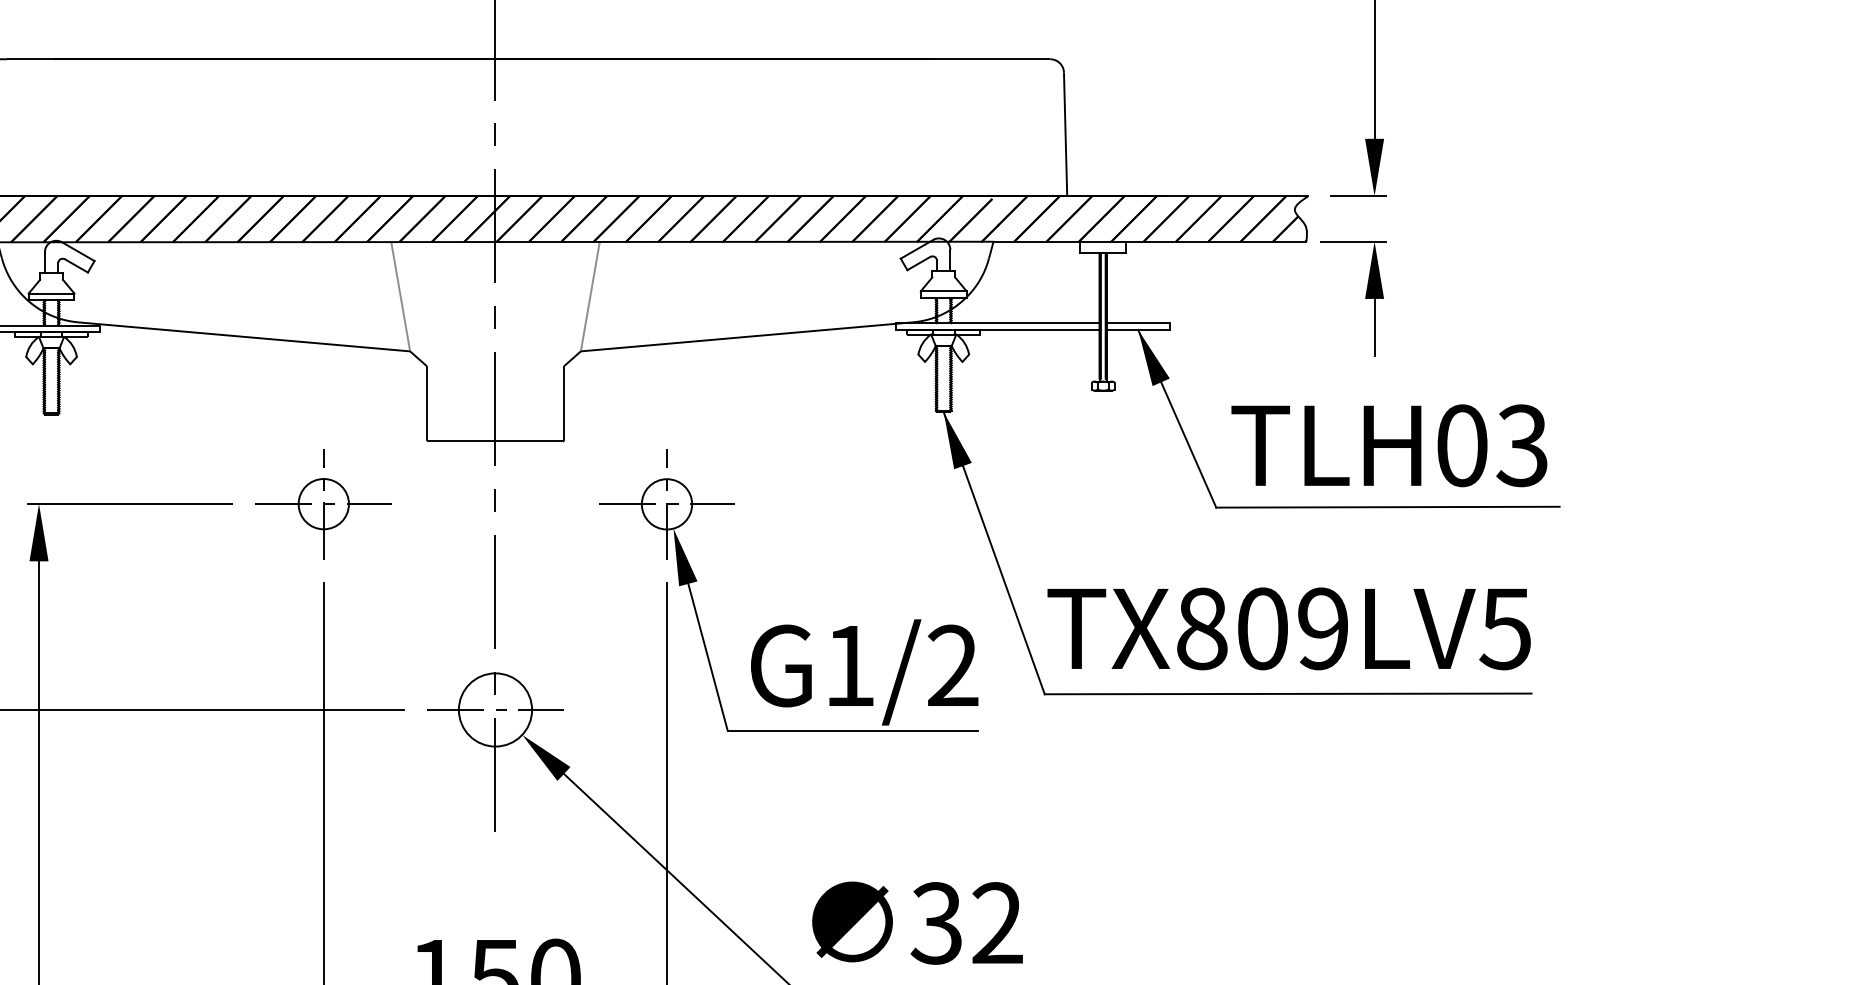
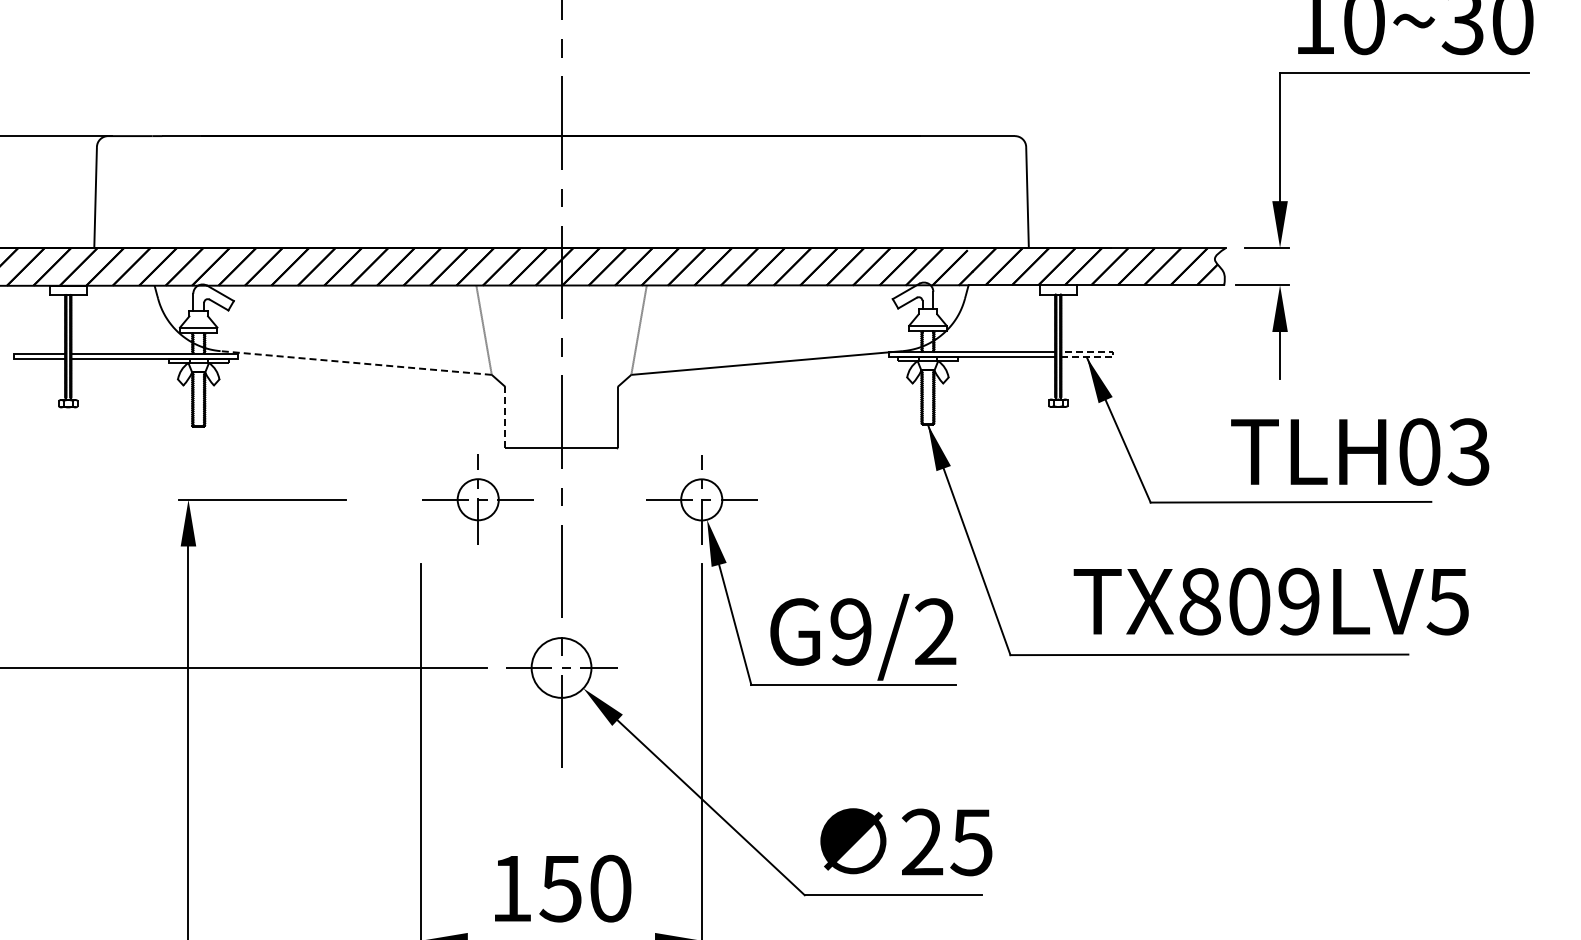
line: (1169, 326) -> (1112, 354), solid -> dashed
line: (243, 336) -> (355, 362), solid -> dashed
line: (426, 403) -> (505, 417), solid -> dashed
text: (1389, 445) -> (1360, 451), moved
part: (322, 503) -> (477, 499), moved
text: (1288, 628) -> (1270, 601), moved
text: (849, 665) -> (850, 631), G1/2 -> G9/2
text: (966, 923) -> (946, 842), 32 -> 25

